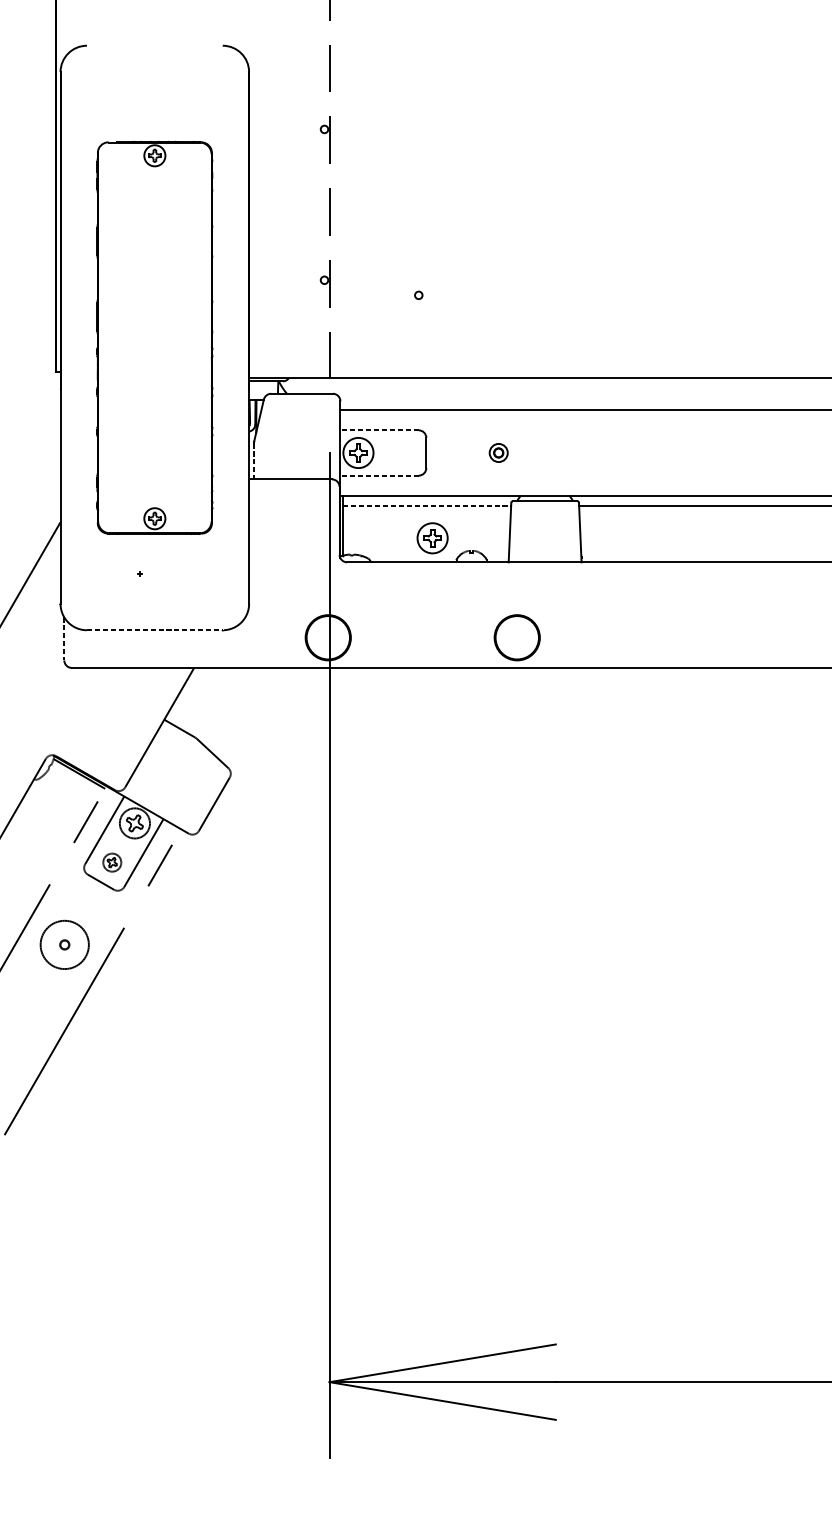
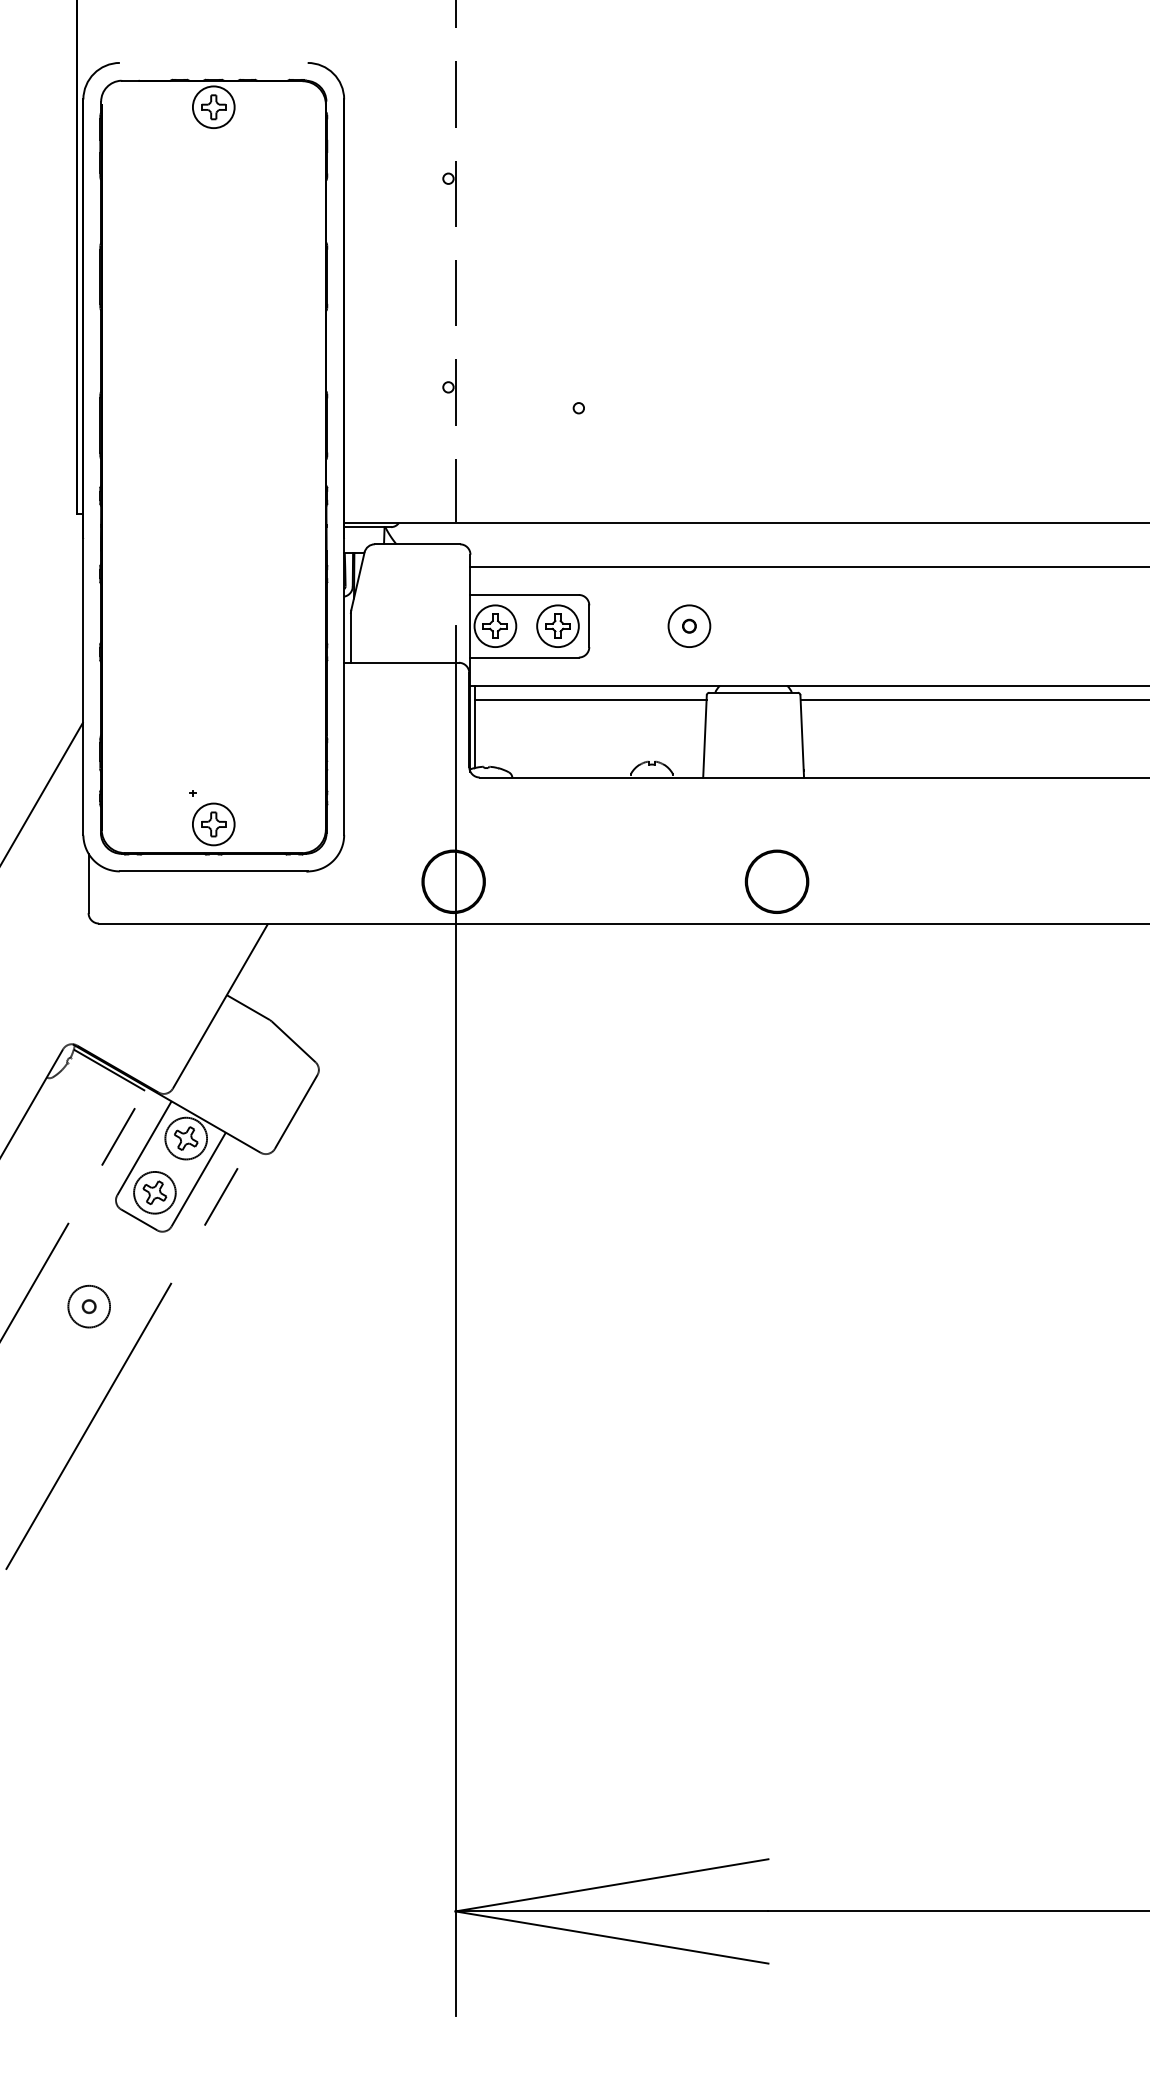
part: (154, 337) -> (213, 466), size x1.43
line: (379, 430) -> (524, 594), dashed -> solid
circle: (498, 453) -> (689, 626), size x1.67
line: (253, 461) -> (350, 637), dashed -> solid
line: (379, 475) -> (524, 657), dashed -> solid
line: (427, 506) -> (590, 700), dashed -> solid
part: (432, 537) -> (557, 625), moved
line: (154, 630) -> (213, 871), dashed -> solid
part: (516, 637) -> (776, 881), moved
line: (64, 638) -> (88, 883), dashed -> solid
part: (111, 862) -> (154, 1192), size x1.67
circle: (64, 944) -> (89, 1306), size x0.62

